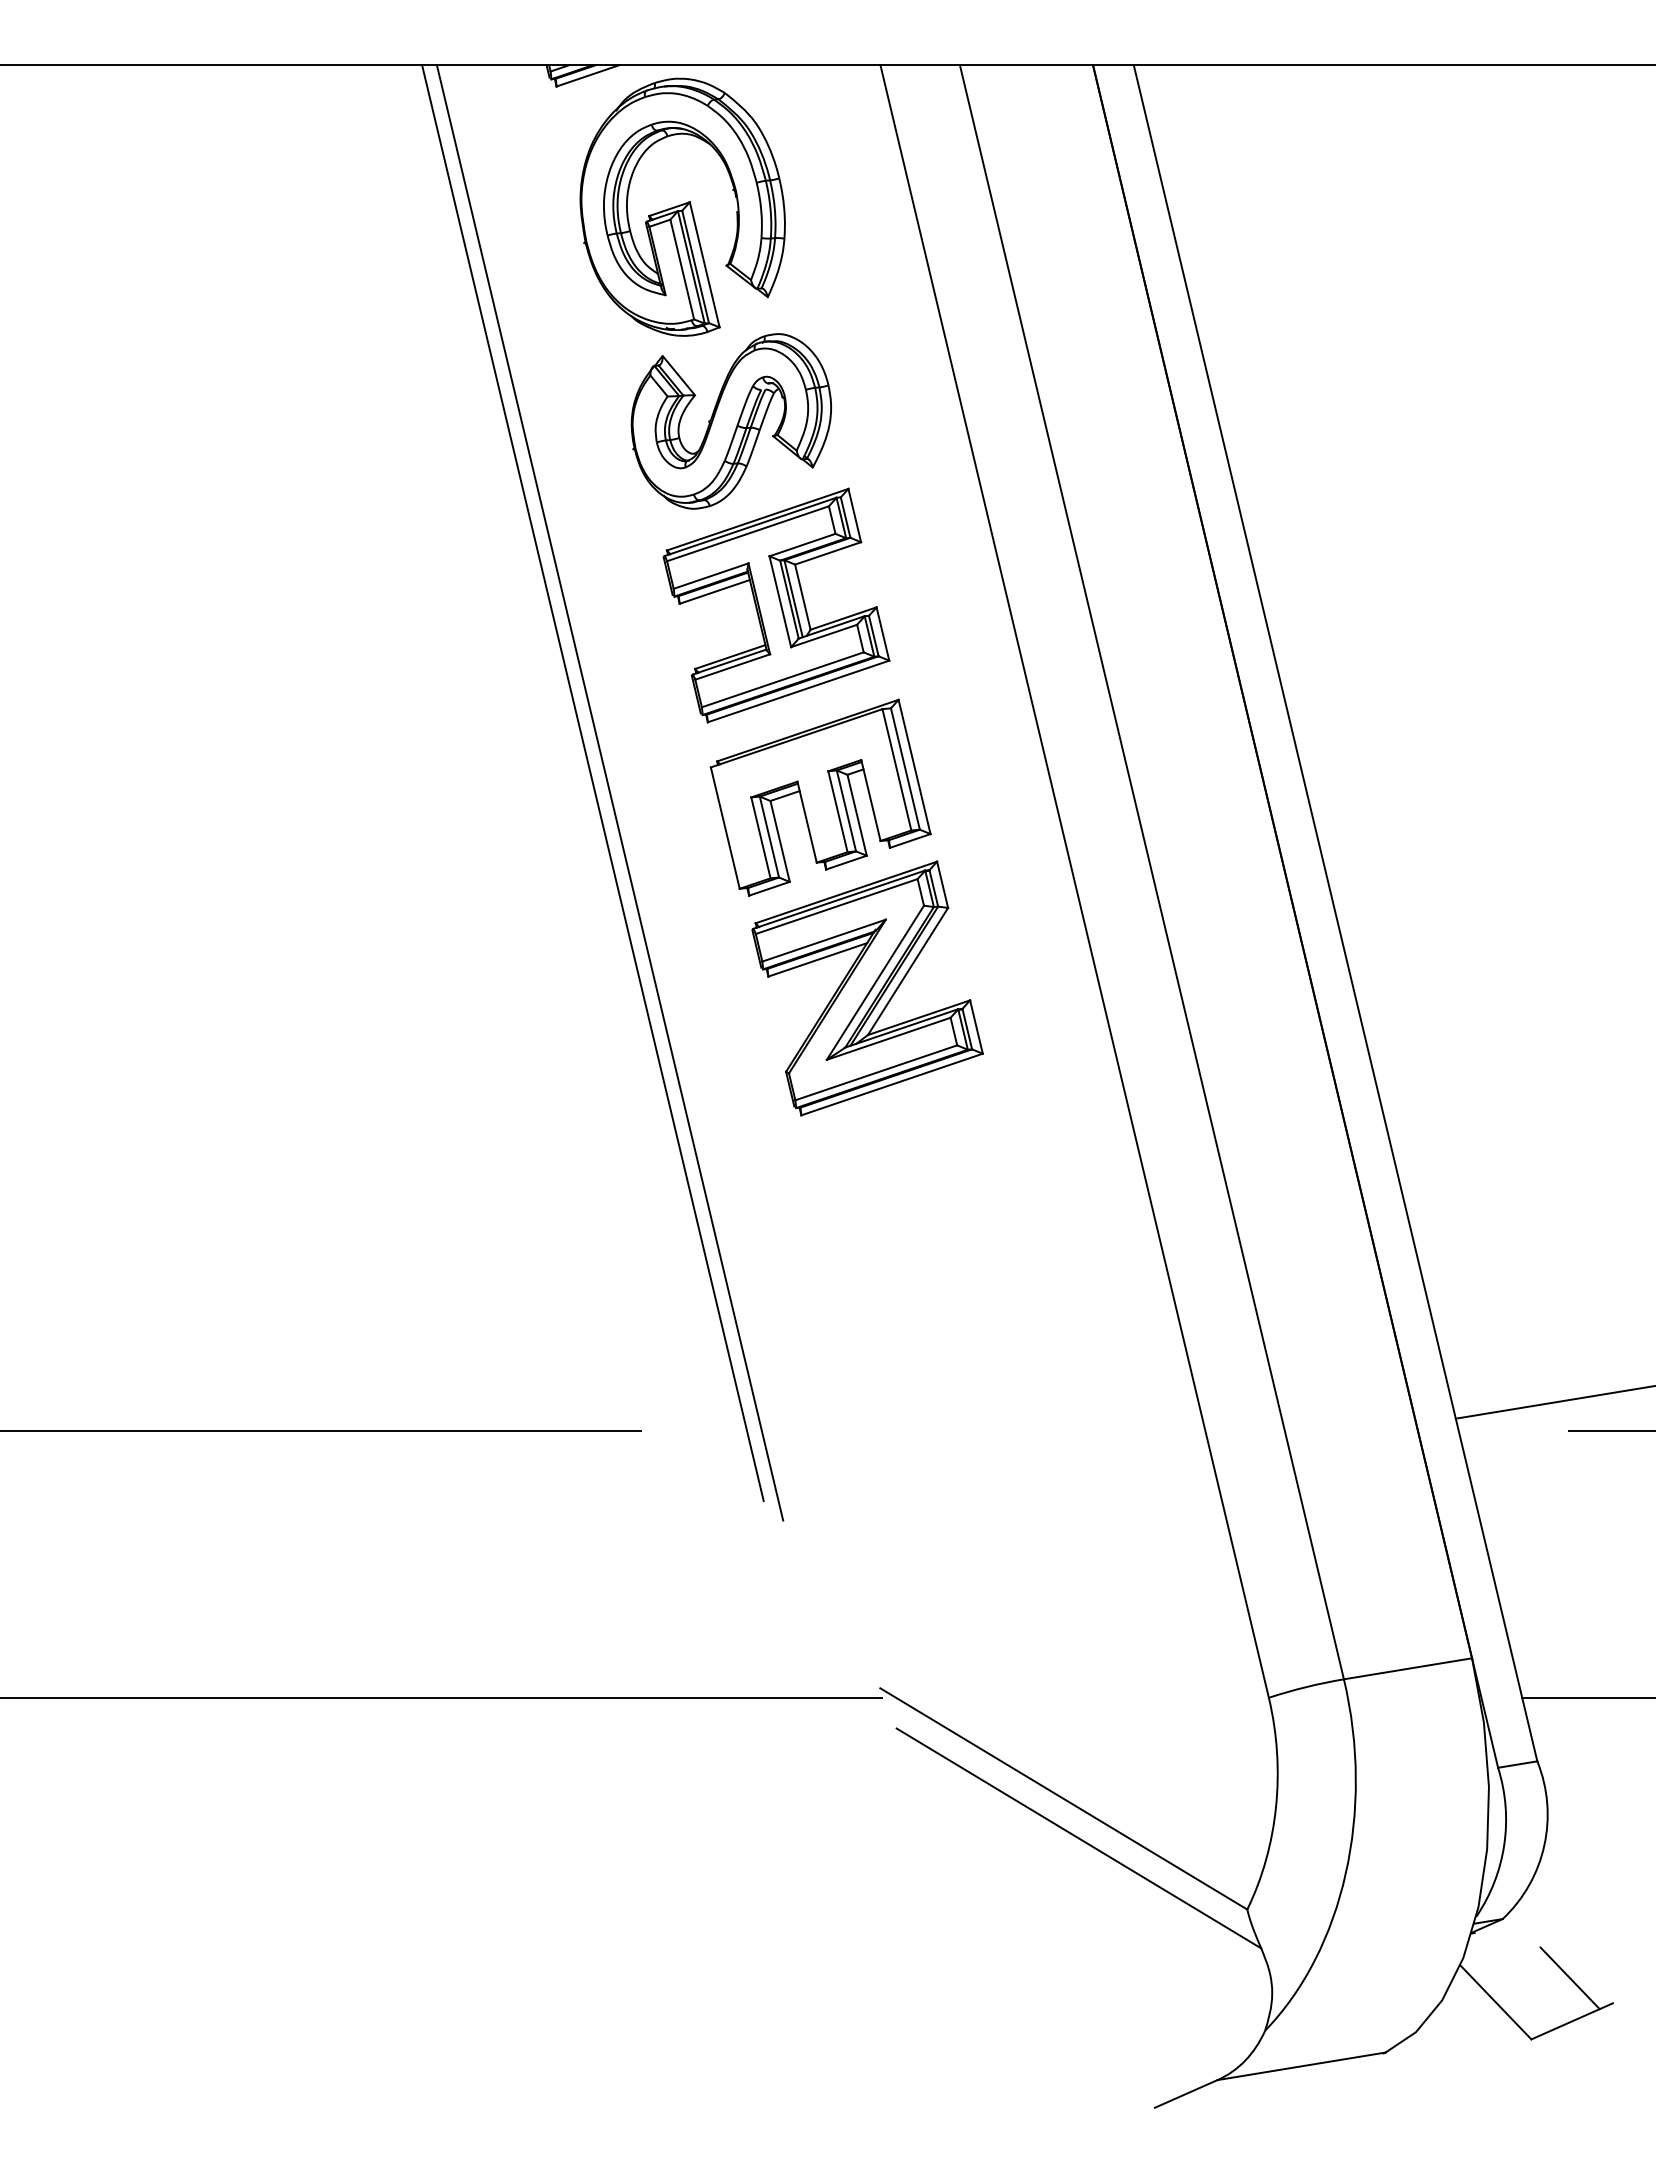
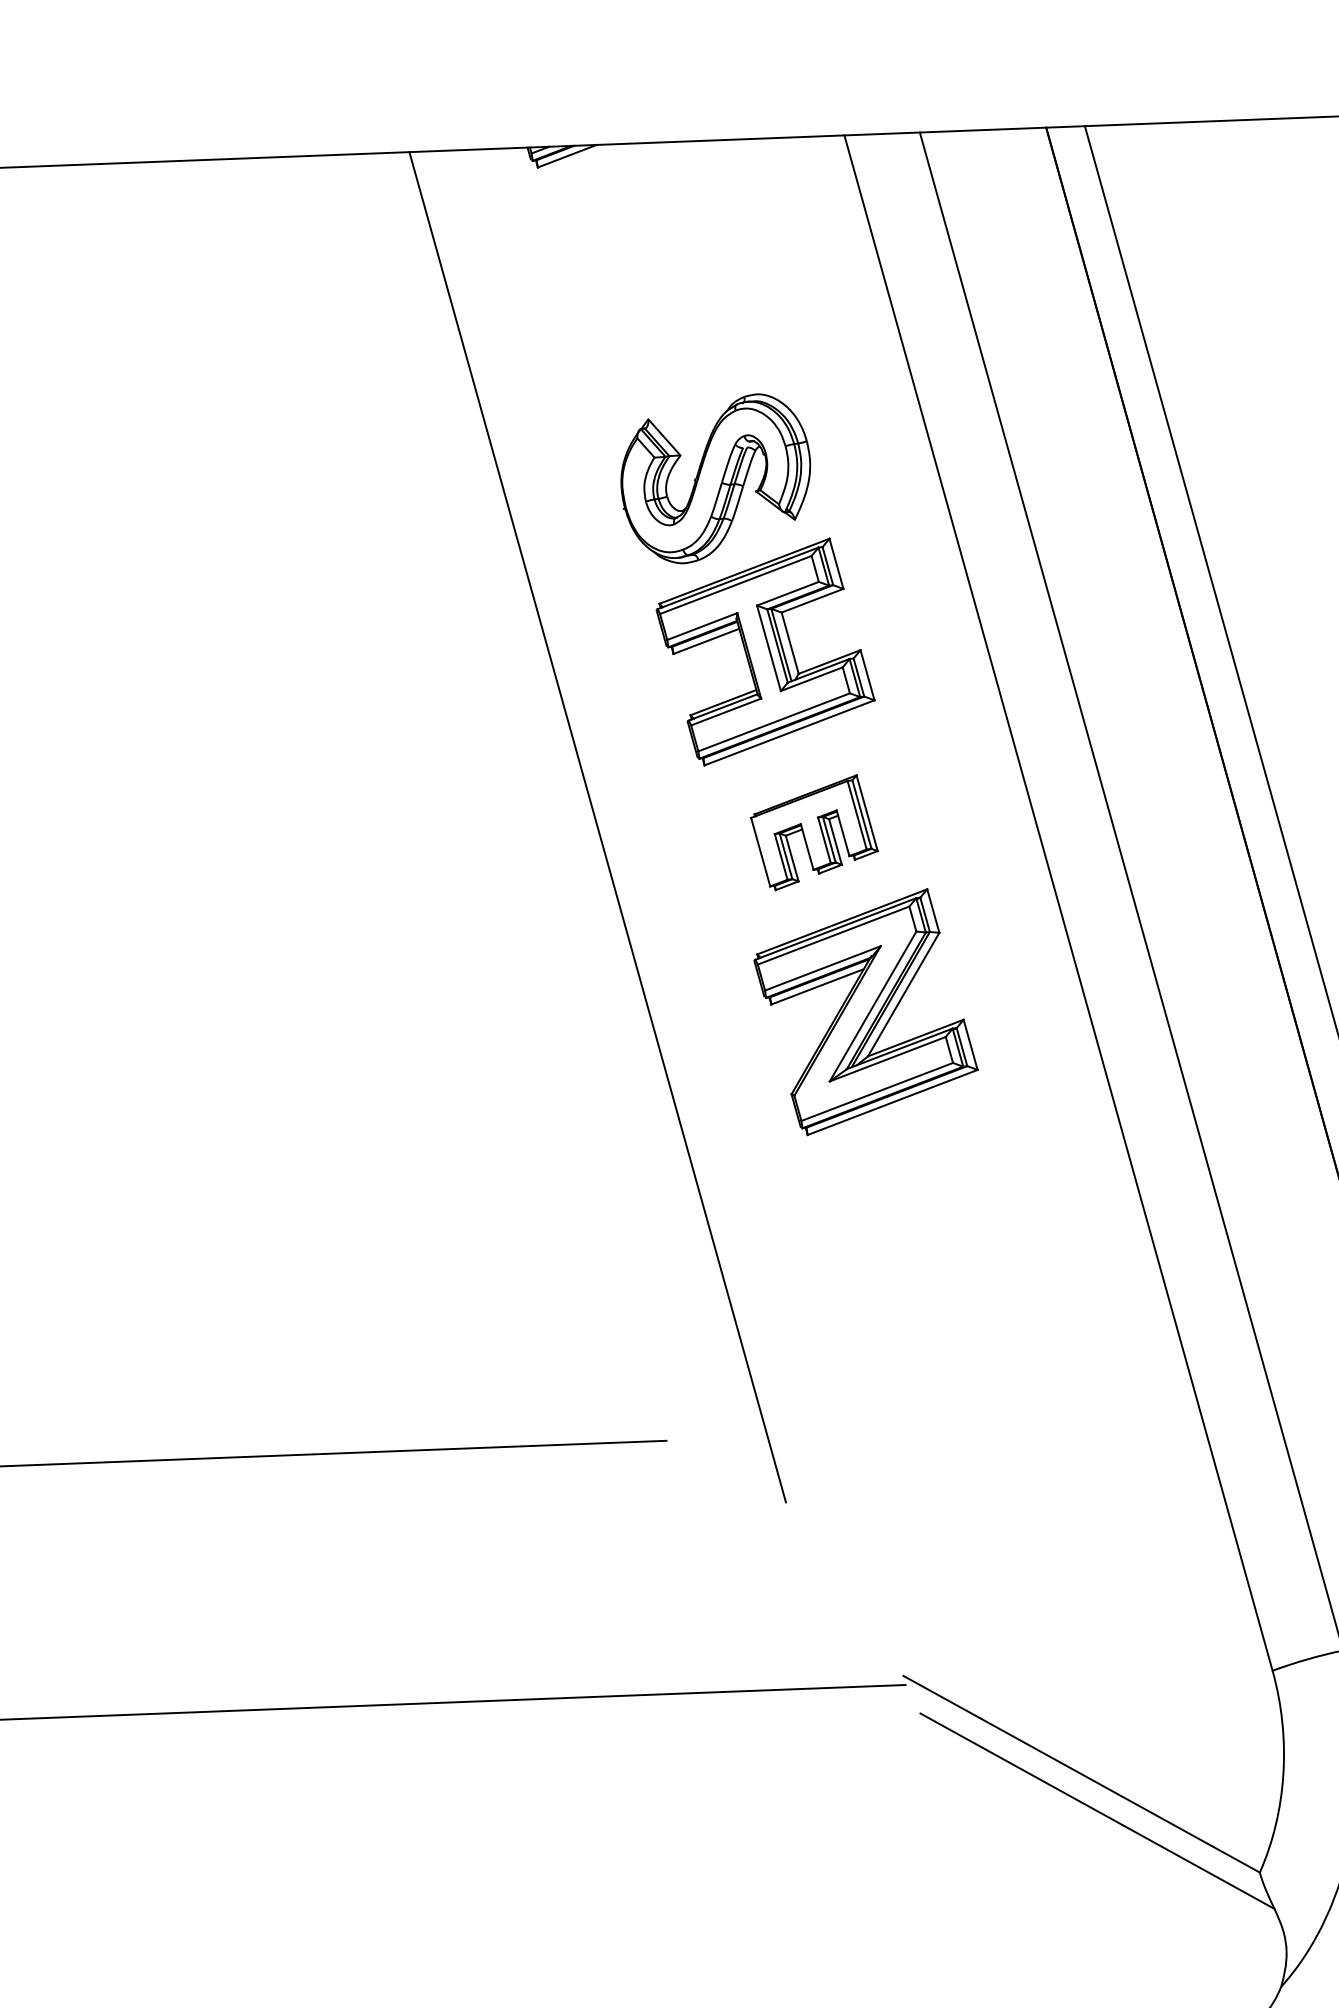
part: (682, 206) -> (661, 276), removed
line: (609, 792) -> (613, 835), removed
part: (820, 797) -> (814, 832), size x0.6

